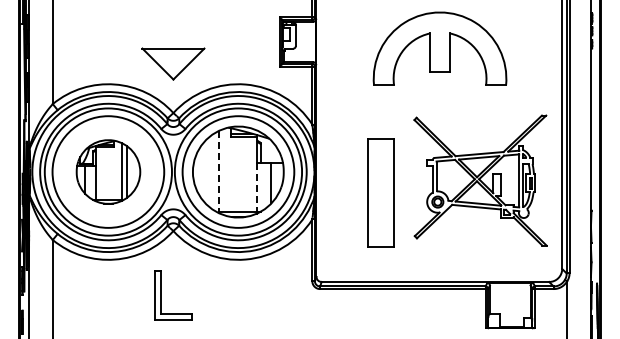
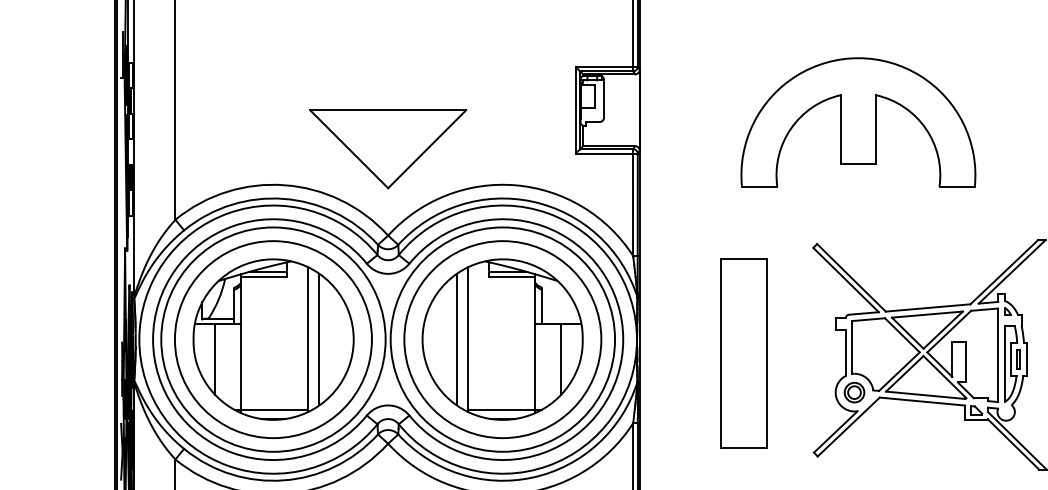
part: (173, 63) -> (388, 148), size x1.43
part: (108, 171) -> (273, 338), size x1.43
line: (212, 171) -> (457, 338), added
line: (218, 172) -> (467, 340), dashed -> solid
line: (256, 187) -> (534, 366), dashed -> solid
part: (380, 192) -> (742, 352), moved

